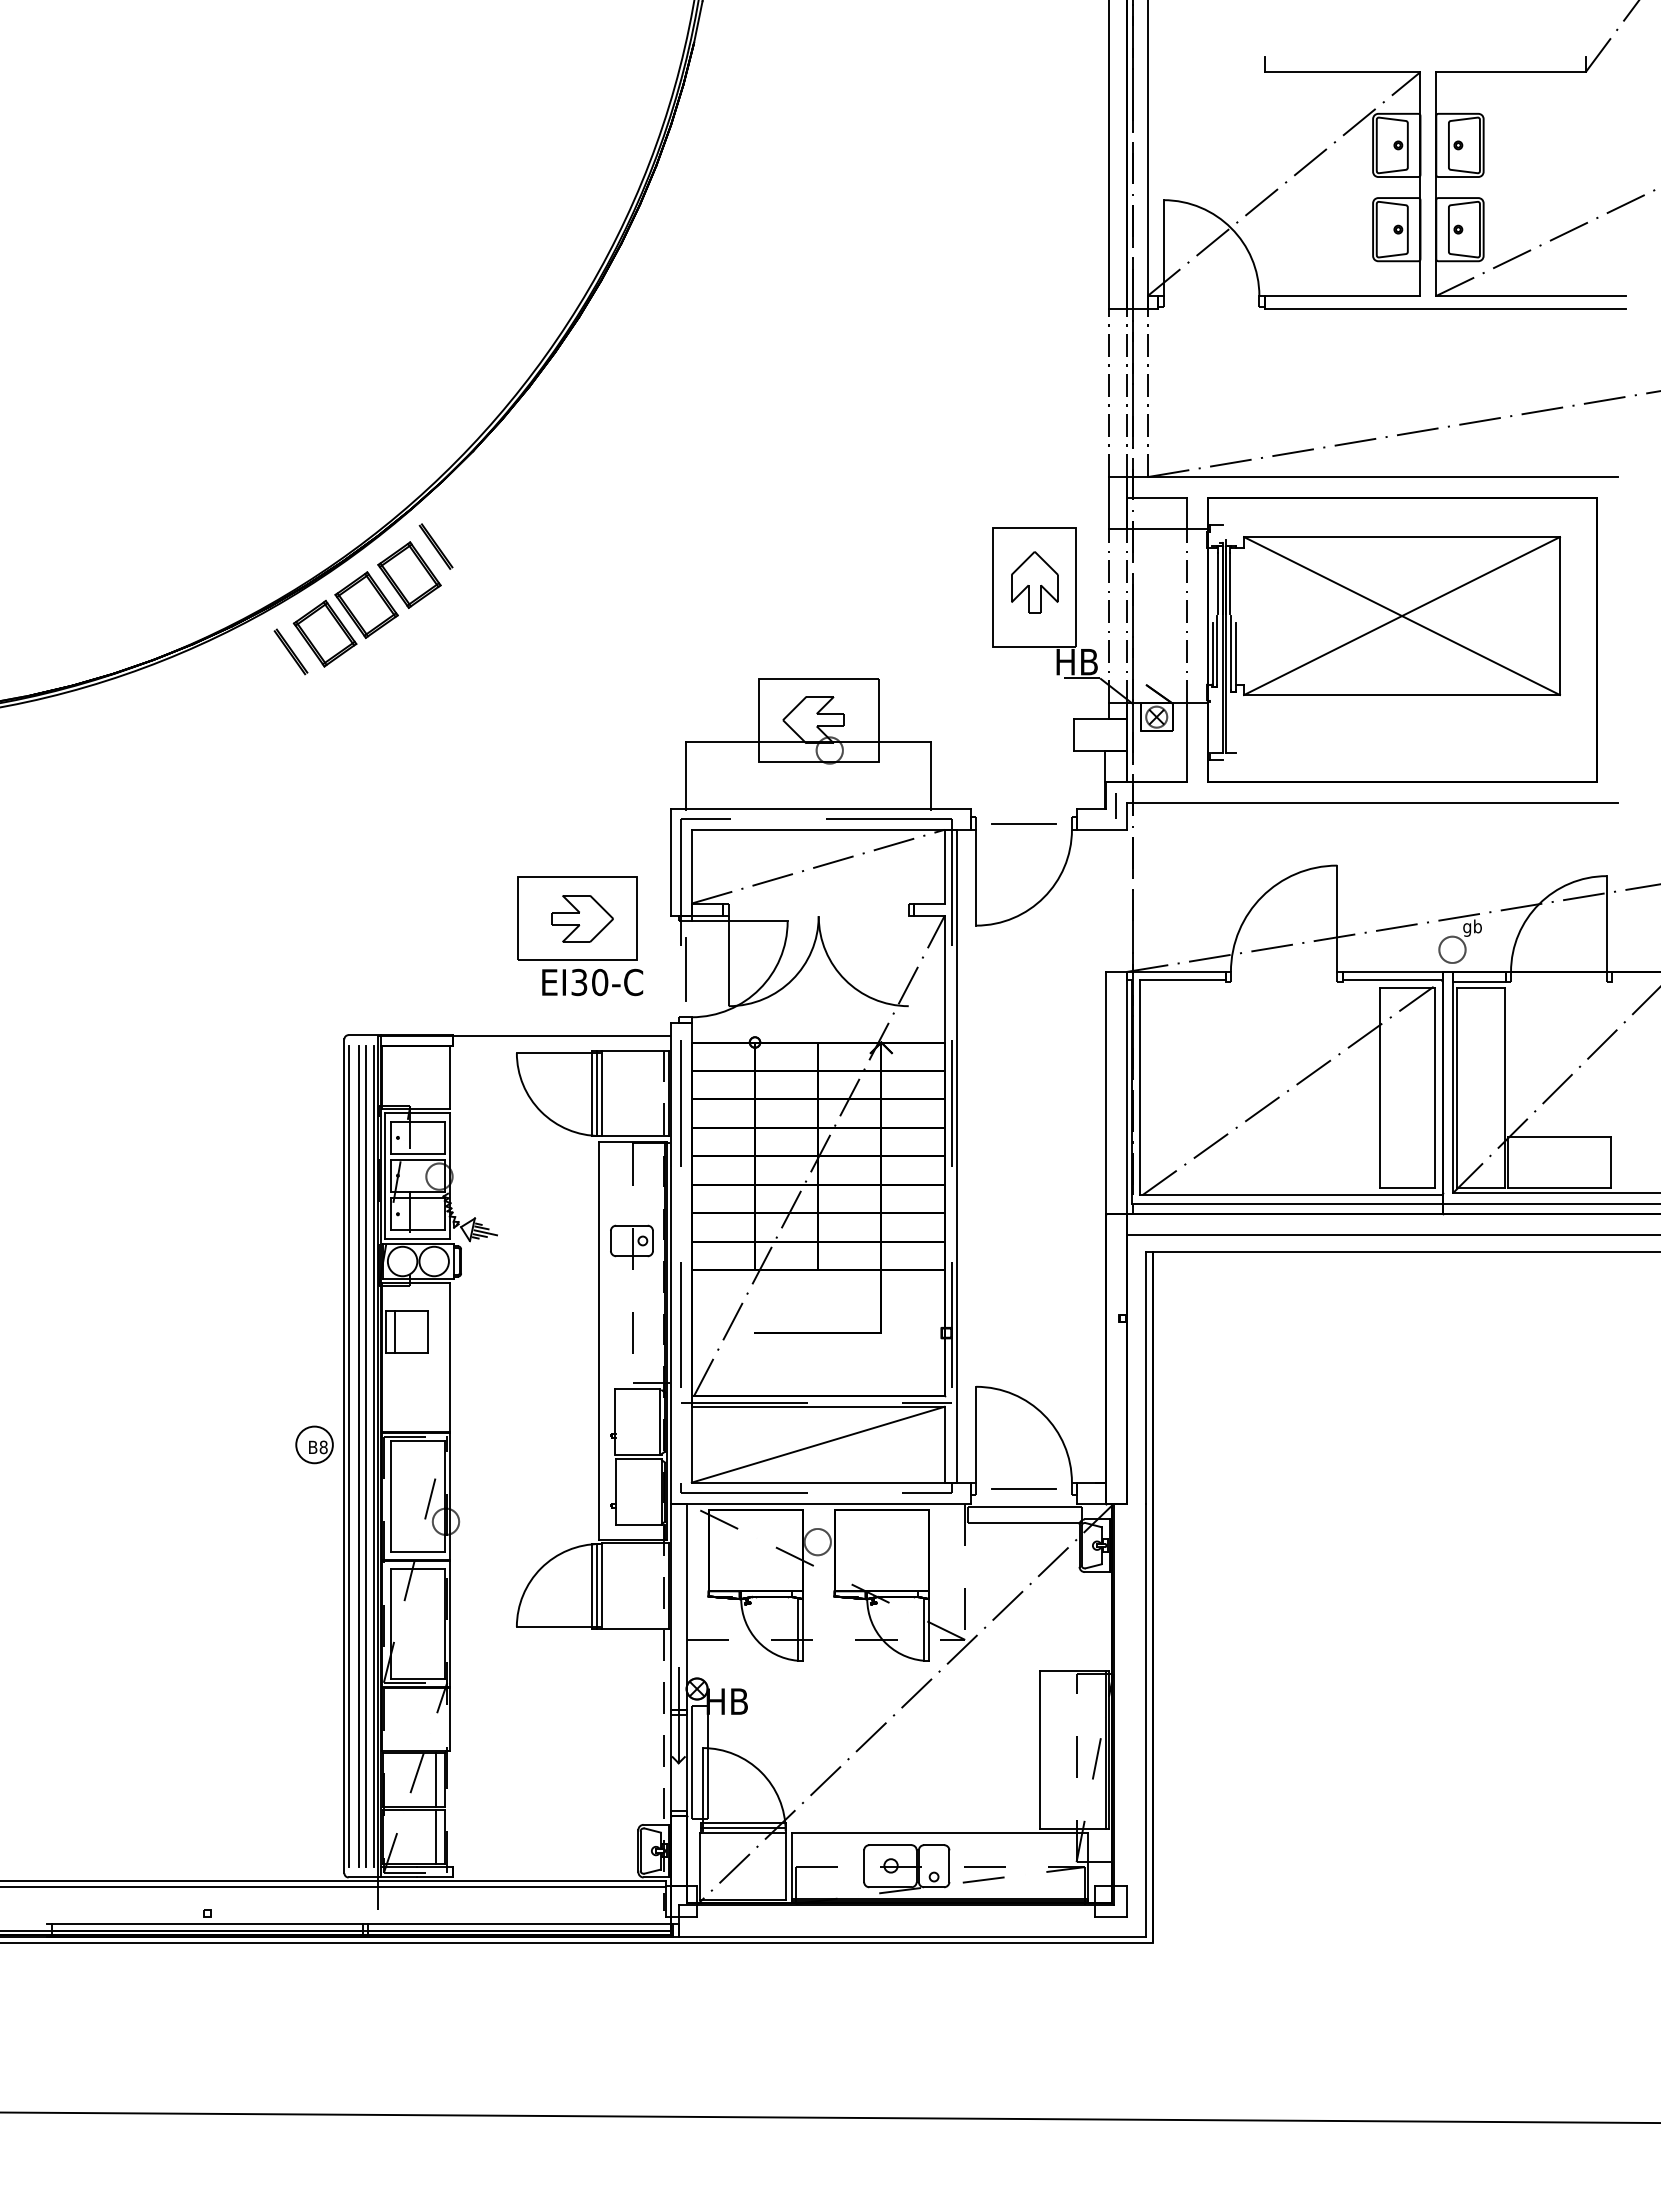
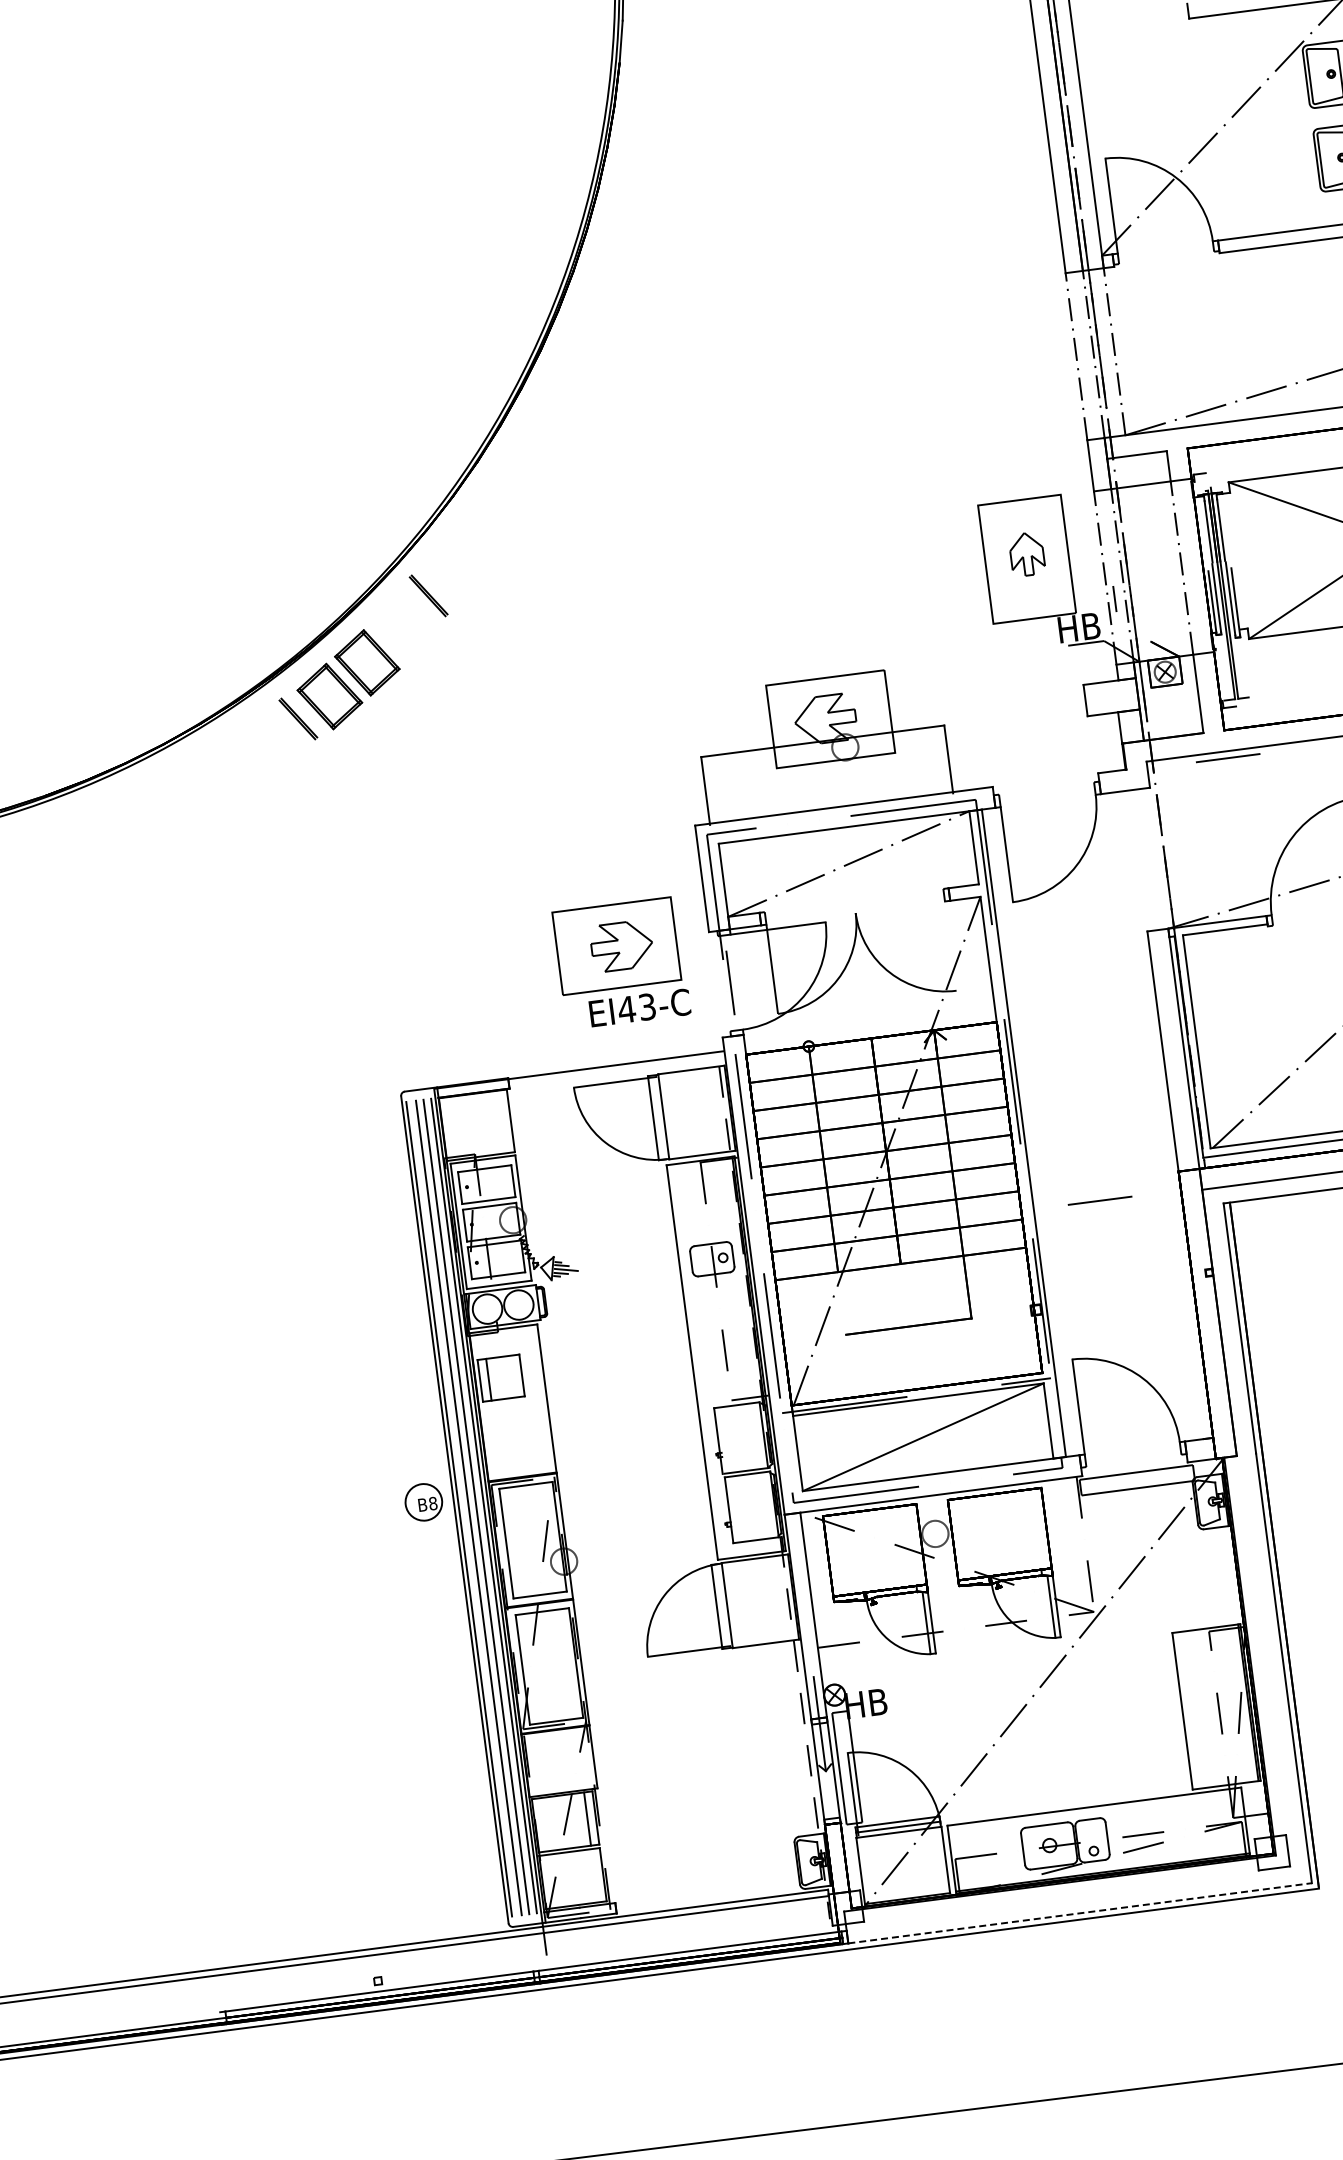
part: (409, 574) -> (405, 626), removed
part: (1034, 582) -> (1026, 554), size x0.7
line: (1115, 805) -> (1114, 598), moved
line: (1023, 823) -> (1227, 758), moved
text: (589, 982) -> (636, 1008), EI30-C -> EI43-C
line: (596, 1093) -> (658, 1117), removed
line: (1023, 1488) -> (1099, 1200), moved
line: (596, 1586) -> (721, 1606), removed
line: (436, 1837) -> (595, 1875), removed
line: (912, 1936) -> (1080, 1912), solid -> dashed

